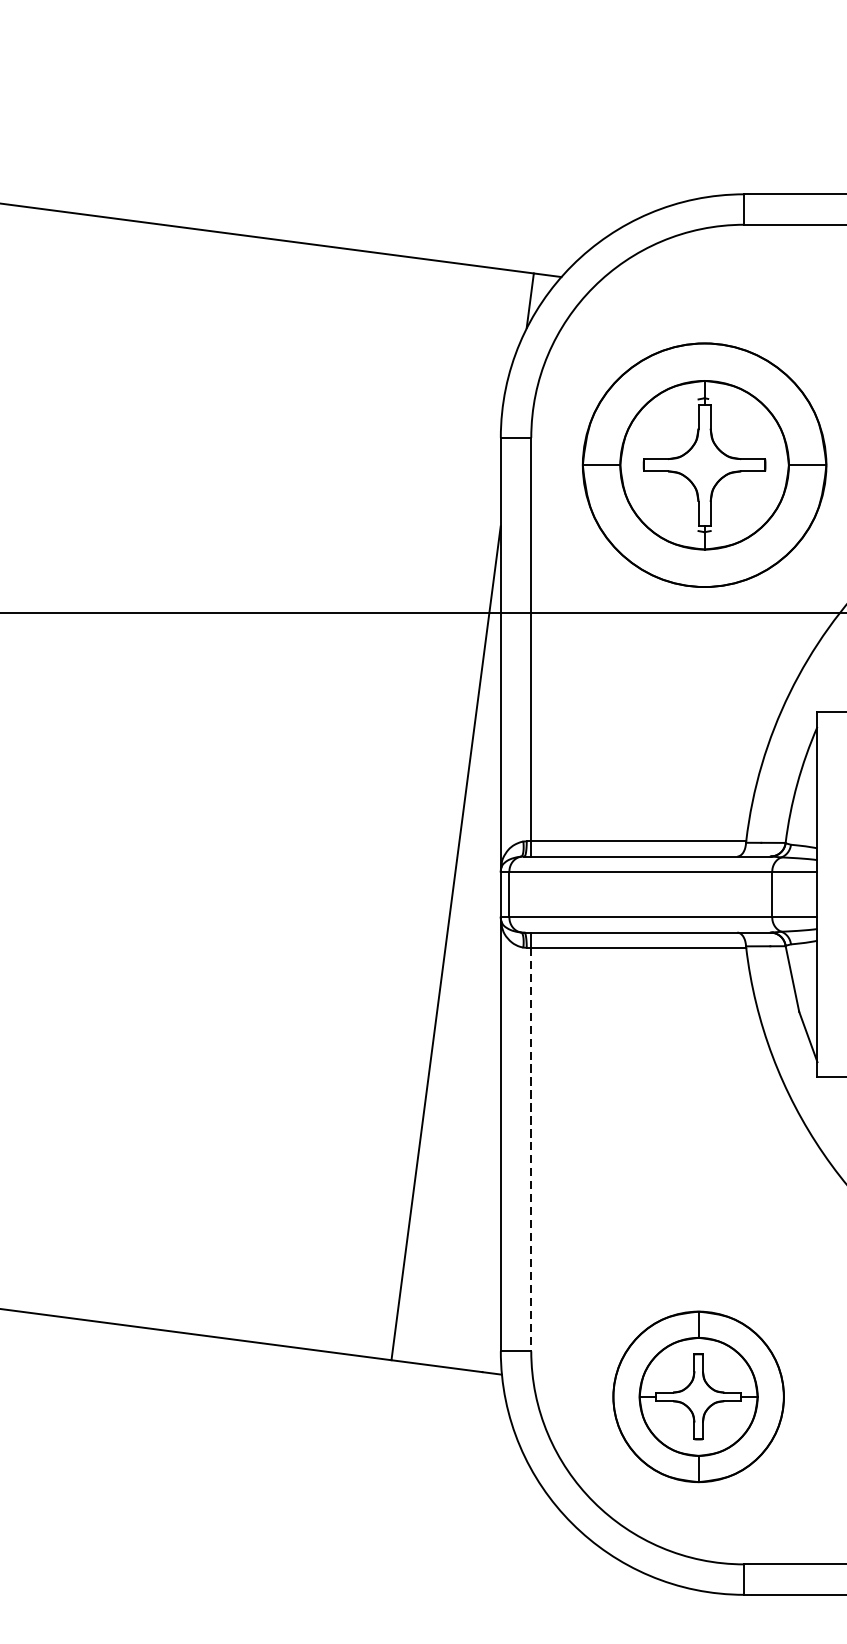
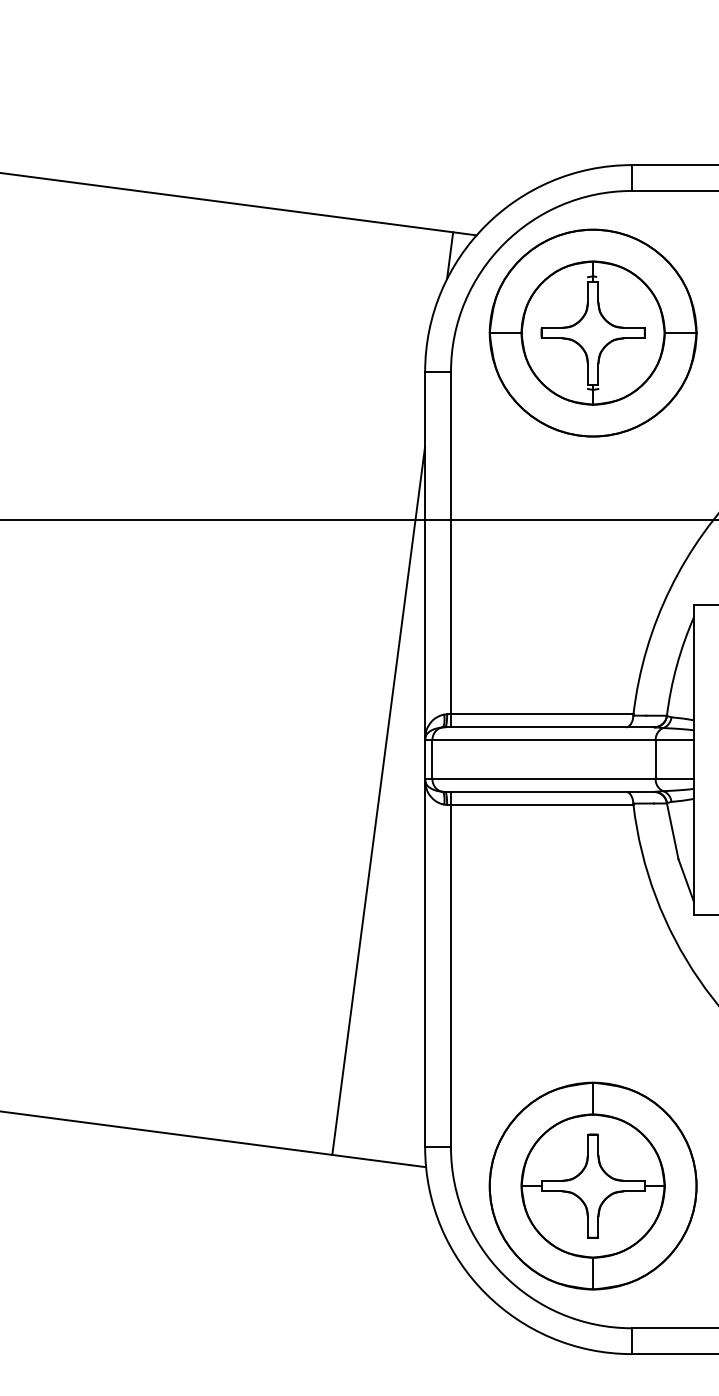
part: (703, 464) -> (592, 332), moved
line: (530, 1150) -> (450, 976), dashed -> solid
part: (697, 1396) -> (592, 1185), size x1.43

